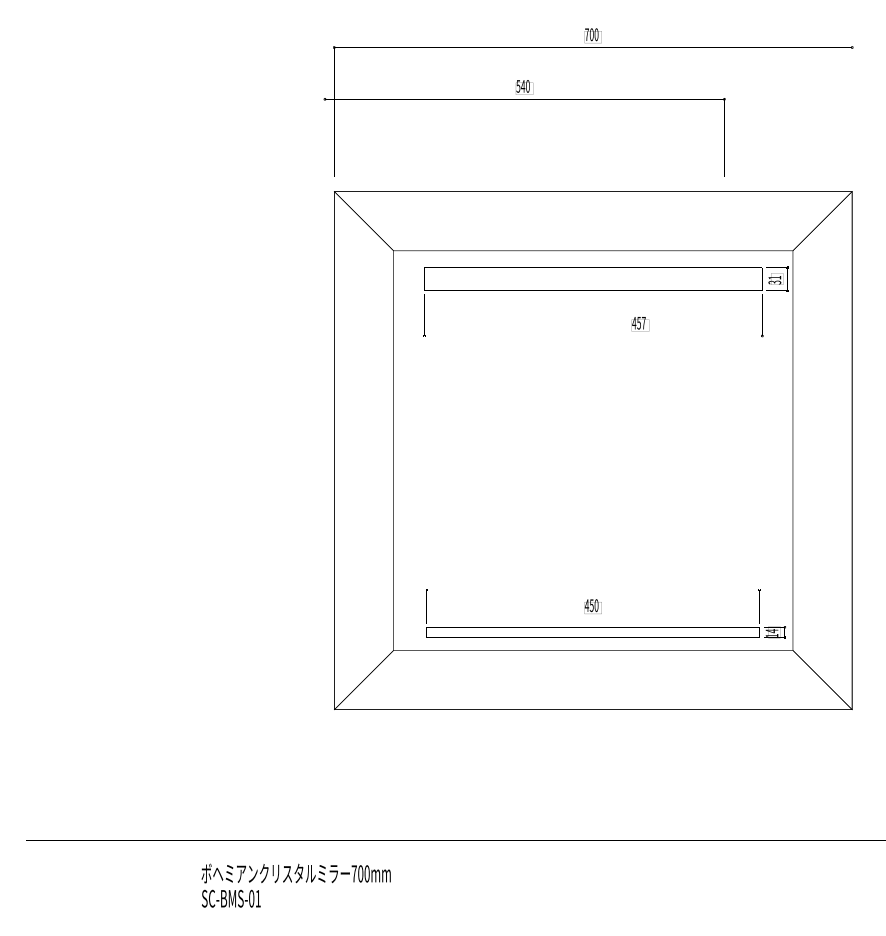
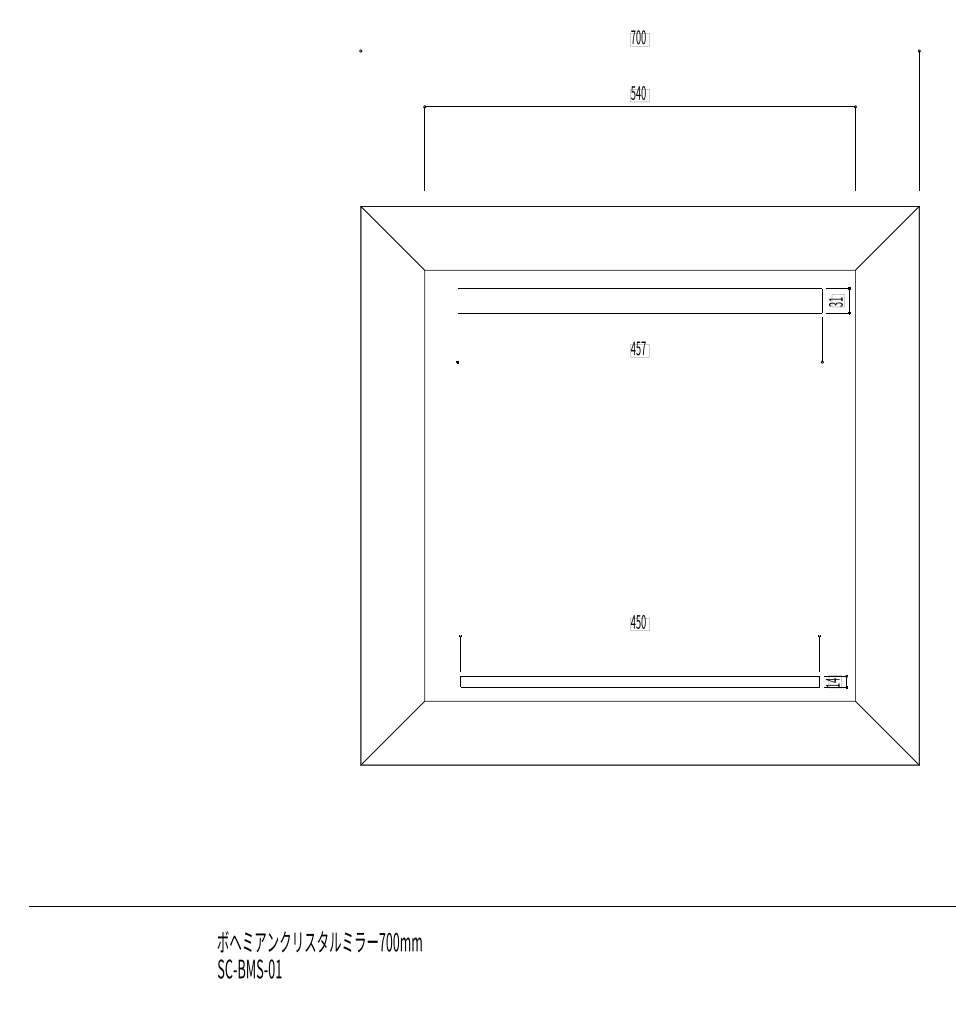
text: (524, 128) -> (639, 138), moved
text: (640, 324) -> (639, 349), moved
text: (592, 606) -> (639, 622), moved

